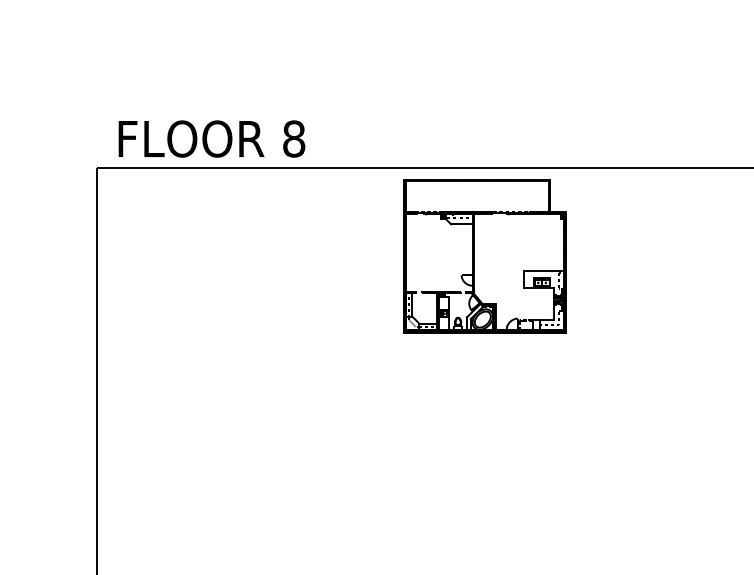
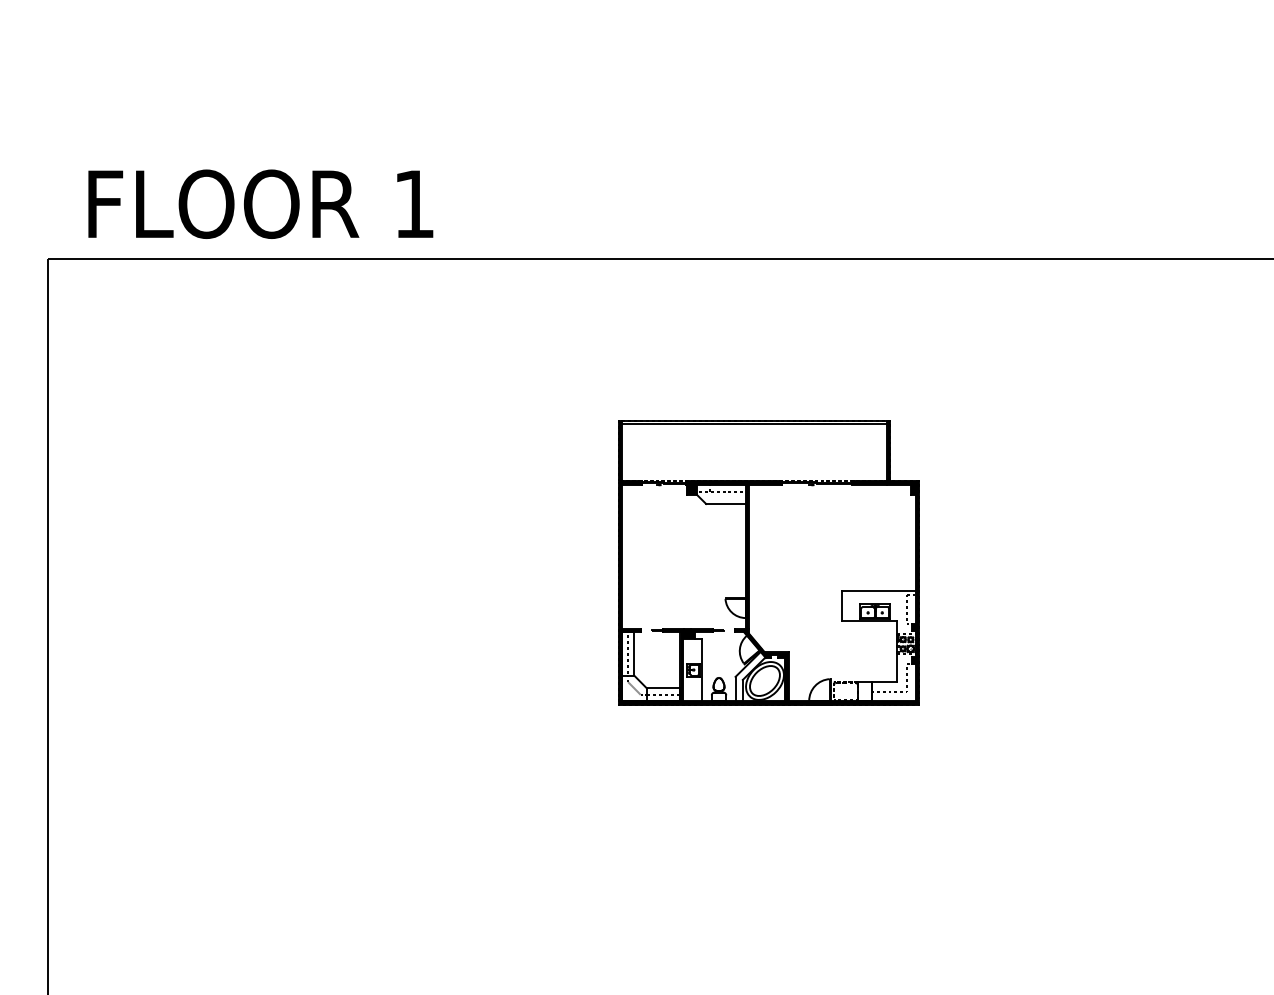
text: (294, 138) -> (415, 203), 8 -> 1
part: (484, 256) -> (768, 563), moved

